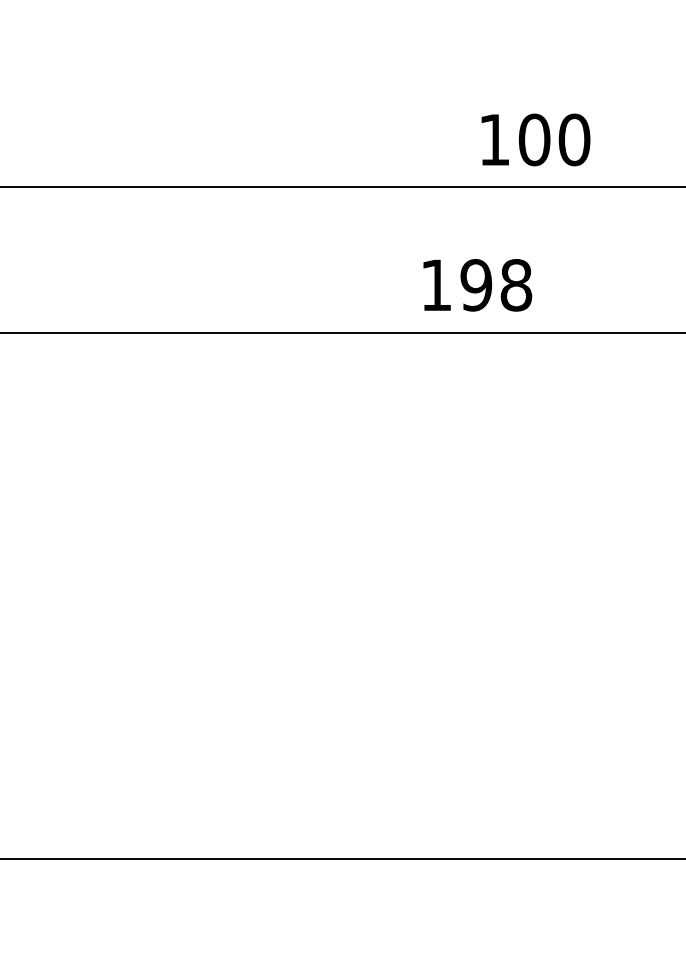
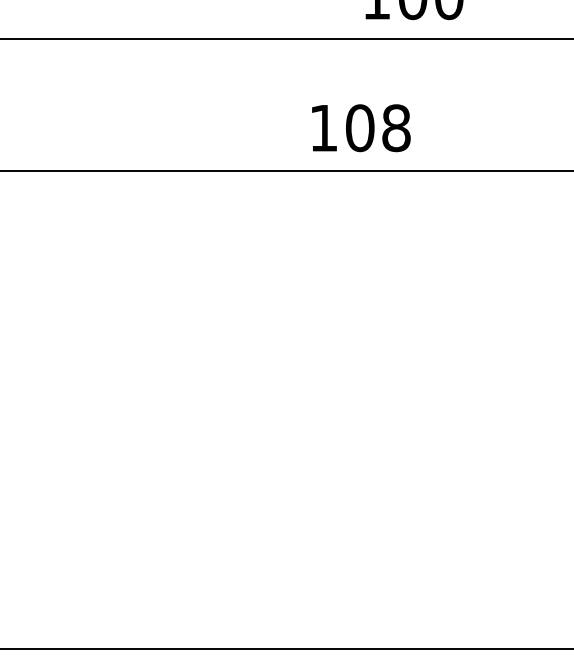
text: (476, 285) -> (360, 128), 198 -> 108

